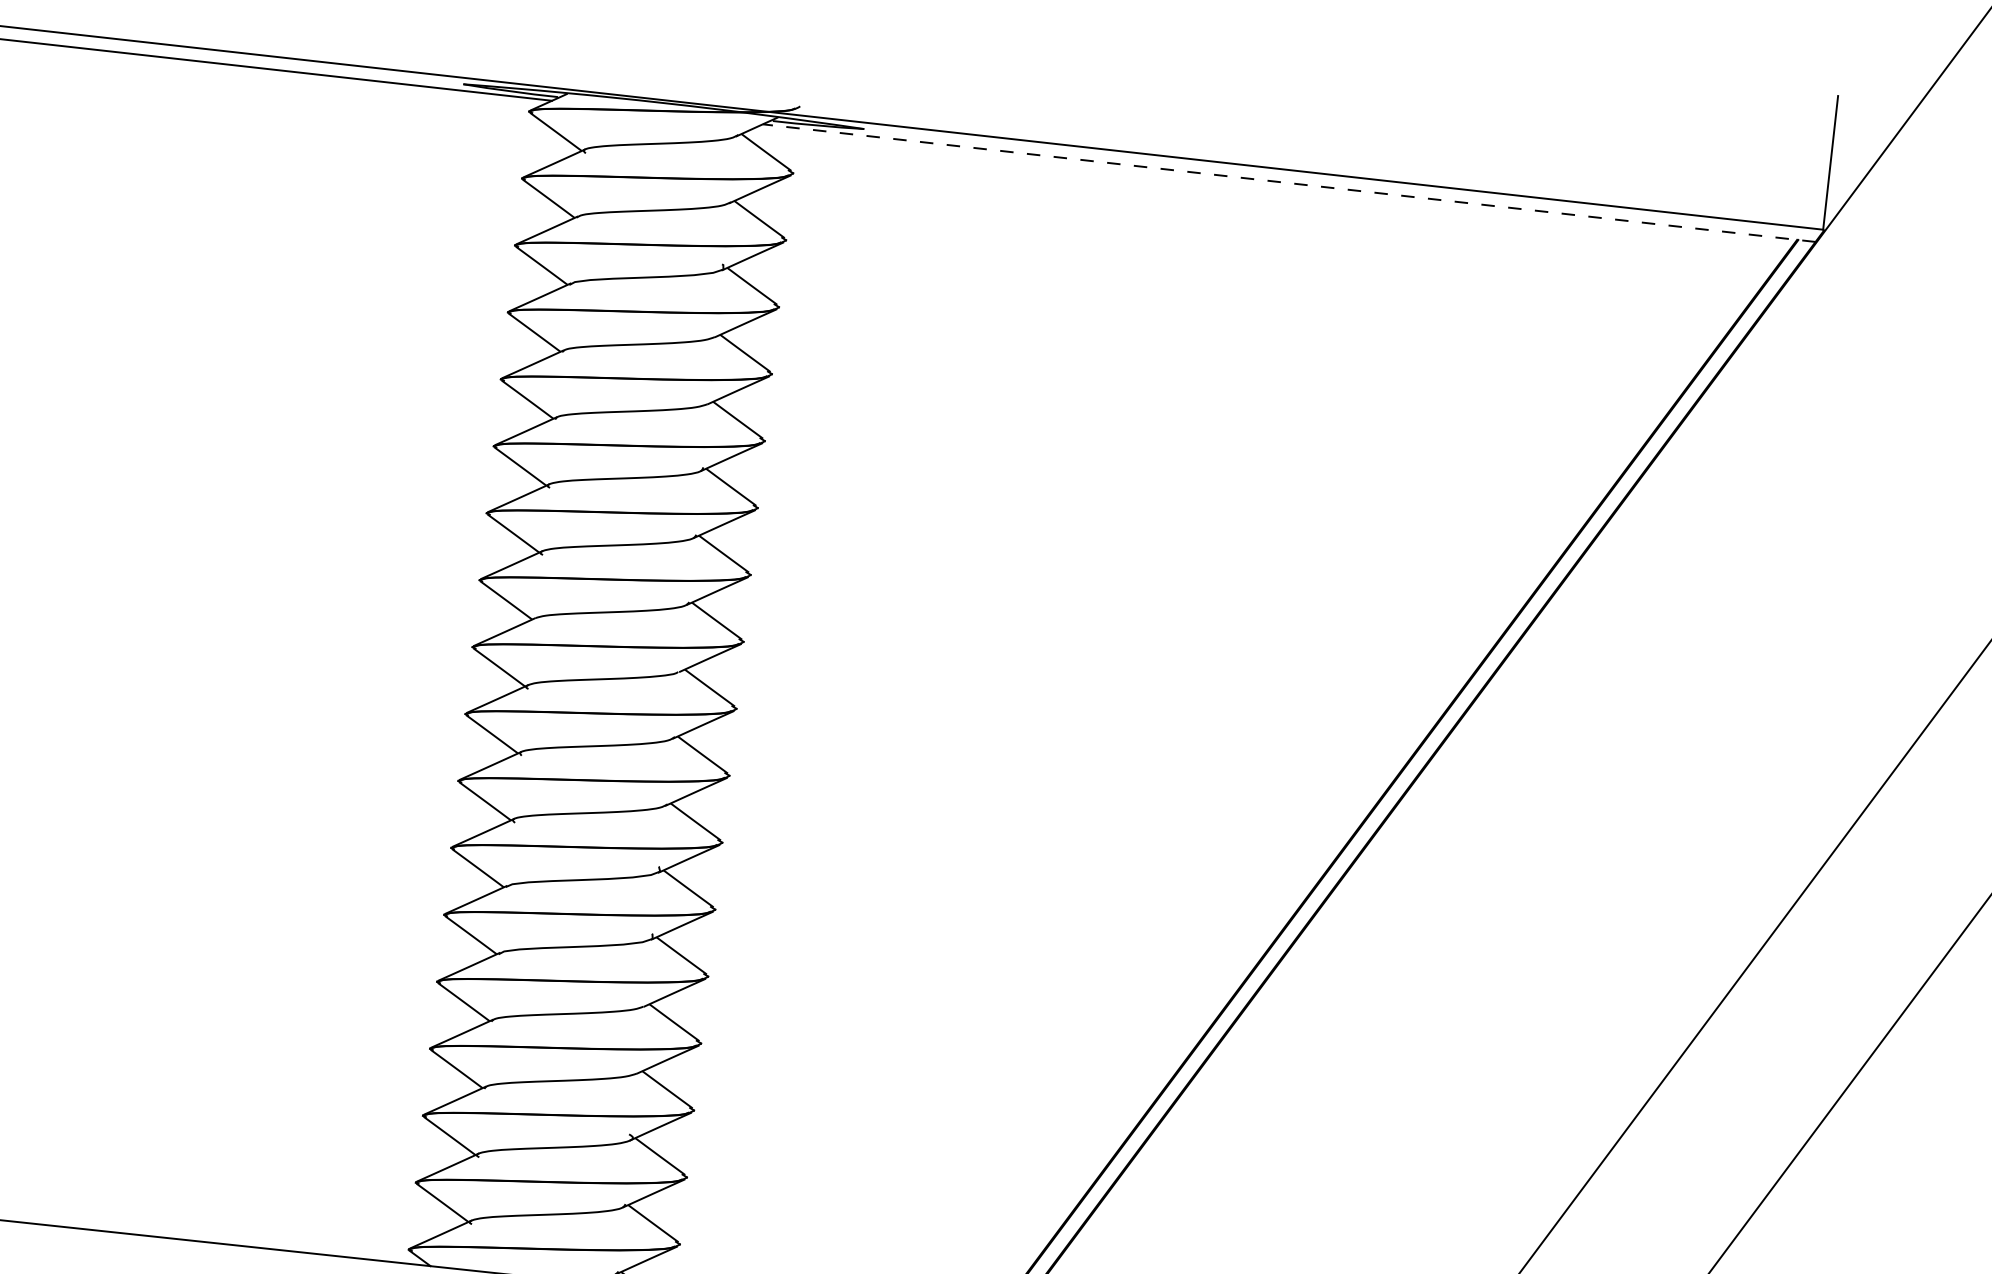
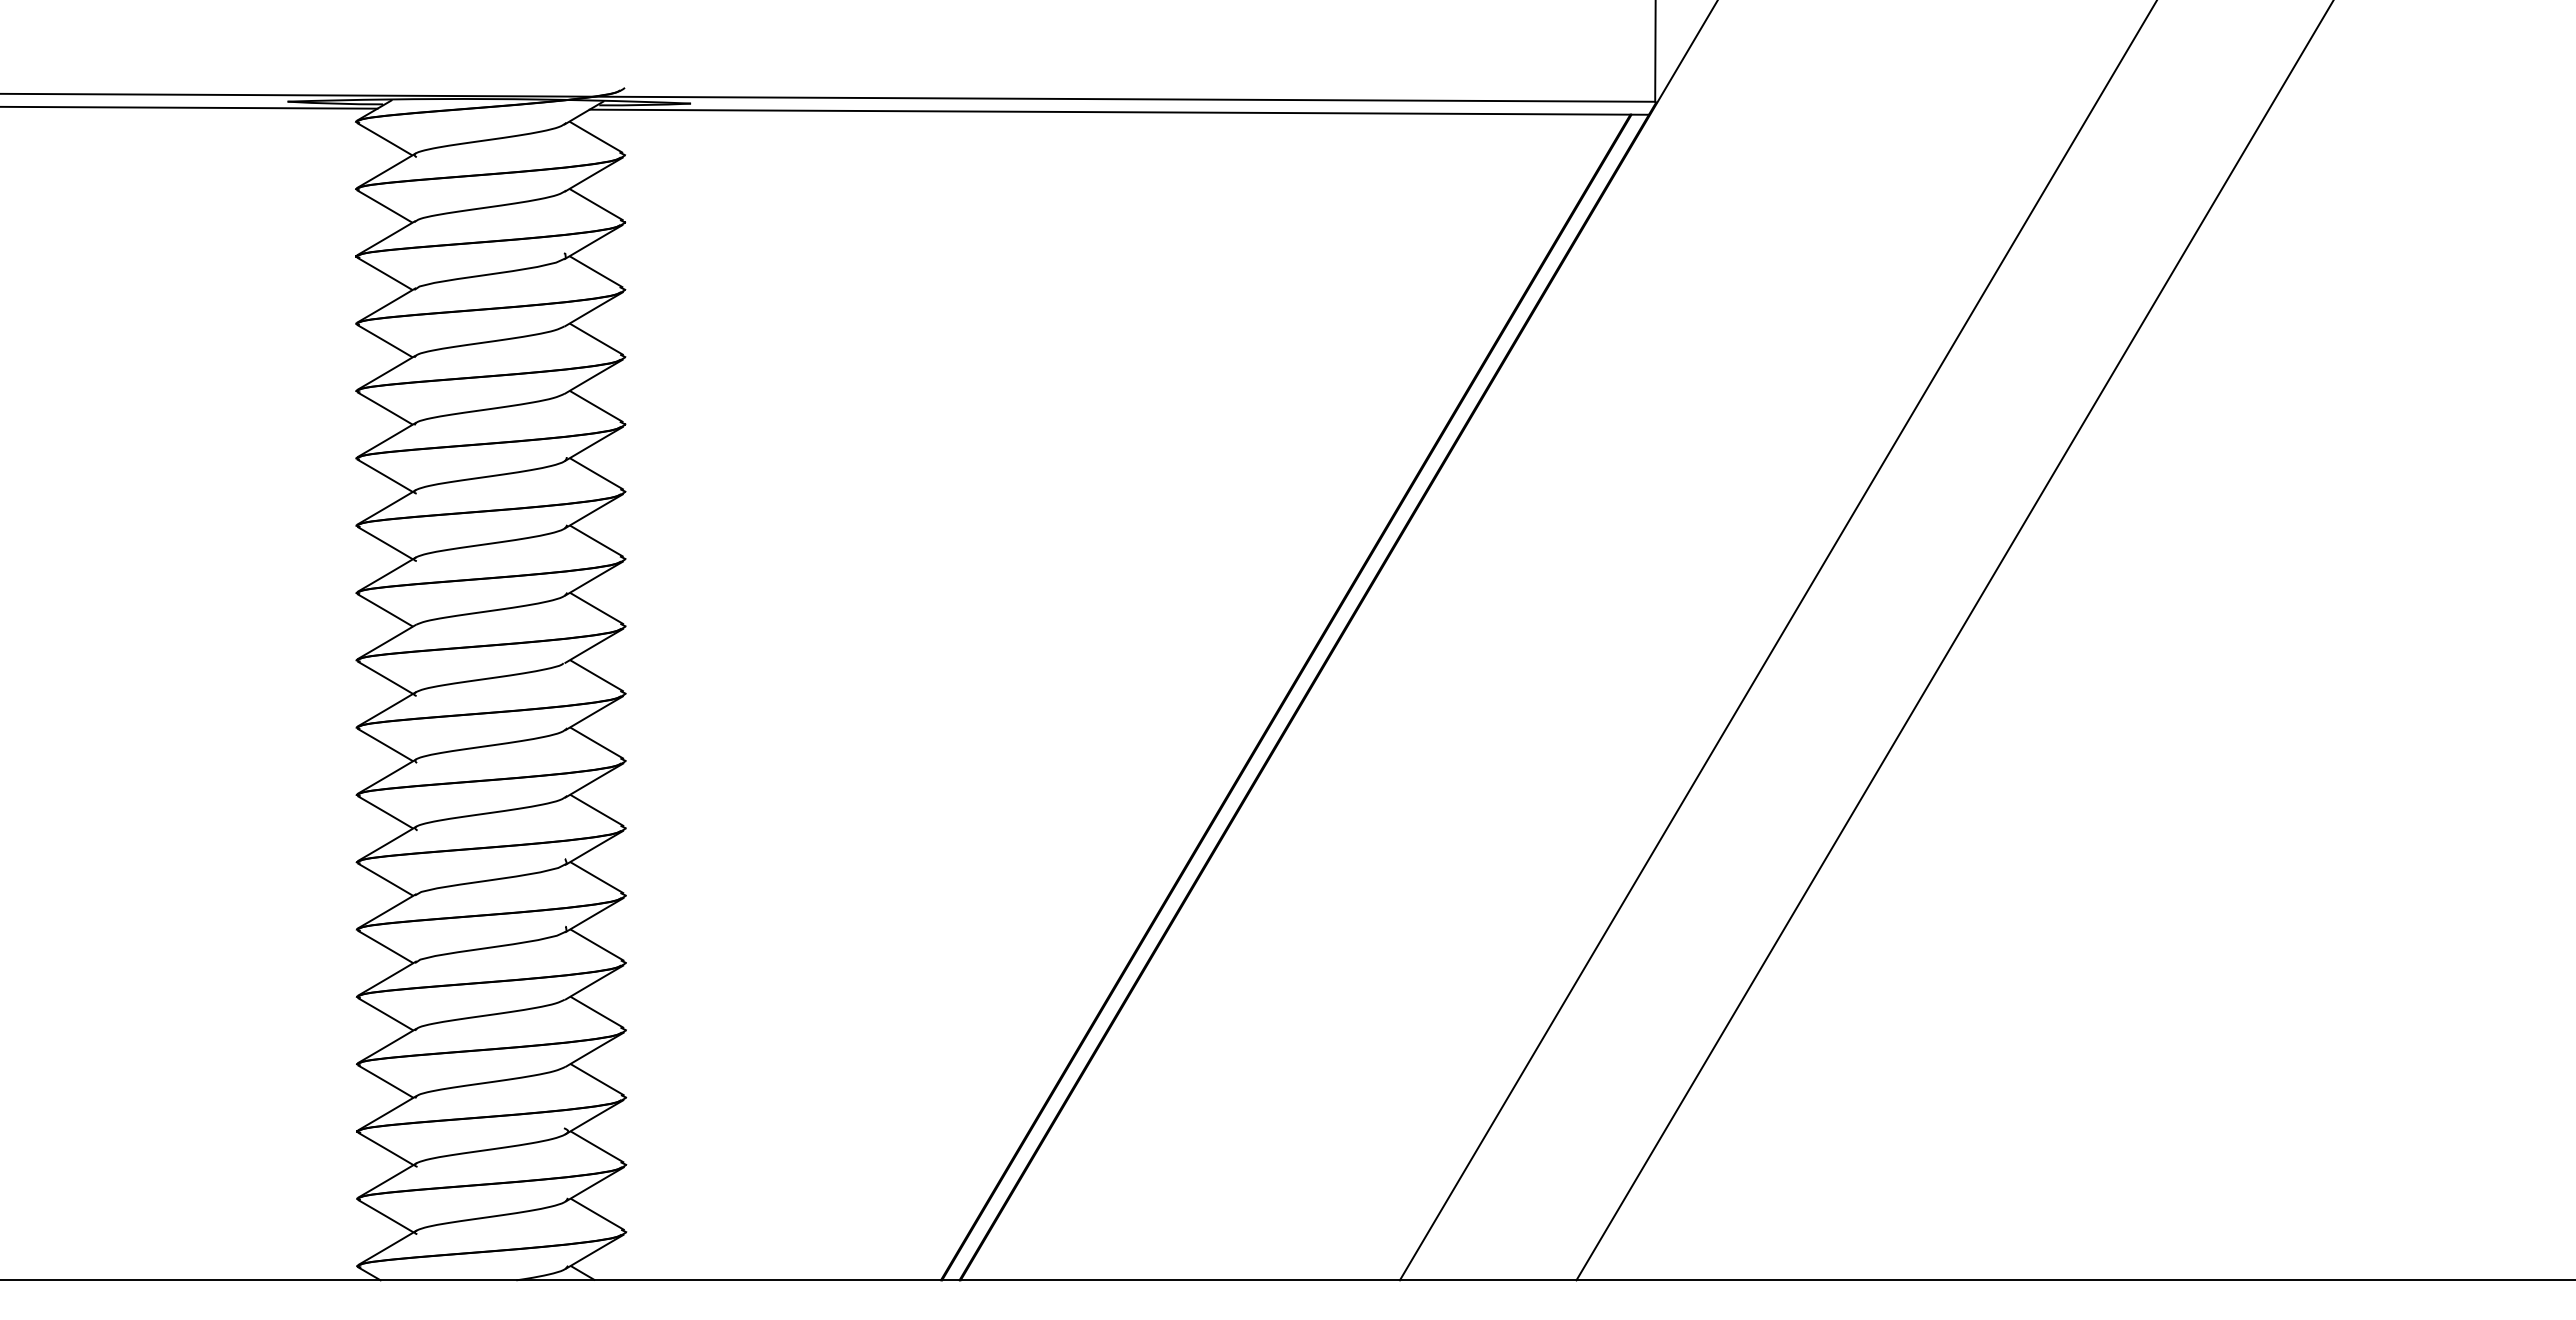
line: (1289, 183) -> (1119, 112), dashed -> solid

